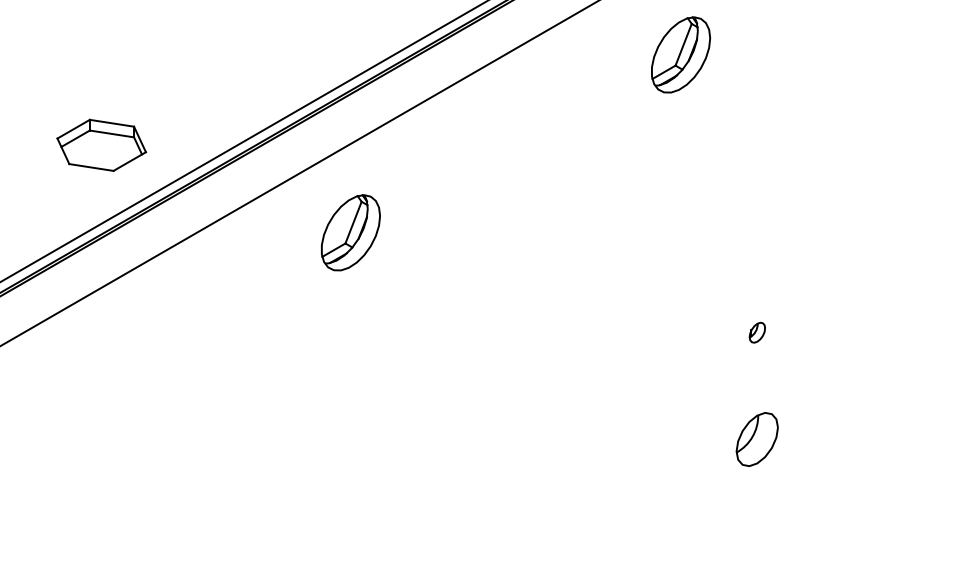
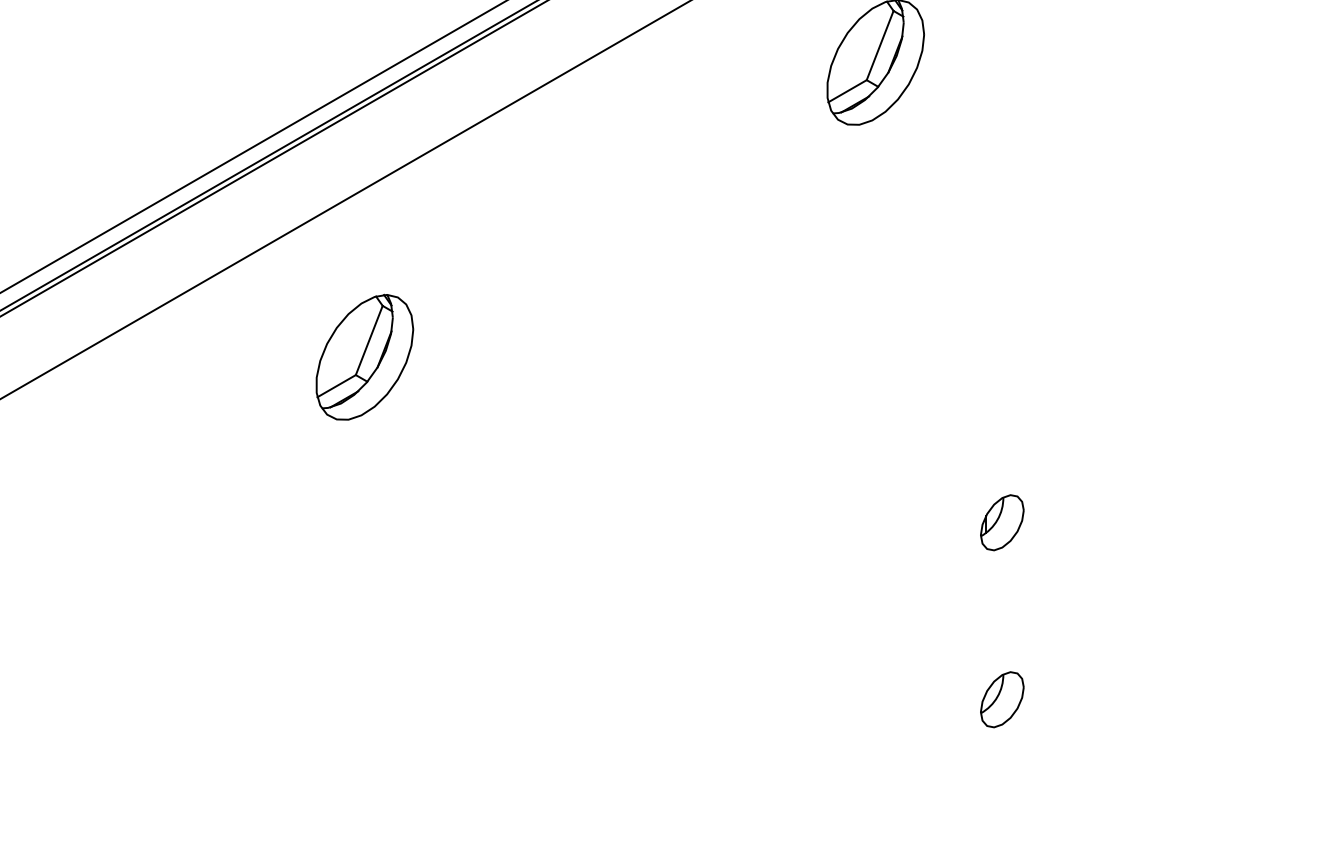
part: (350, 232) -> (364, 356), moved
part: (757, 332) -> (1002, 522), size x1.67
part: (757, 438) -> (1002, 698), size x0.62

